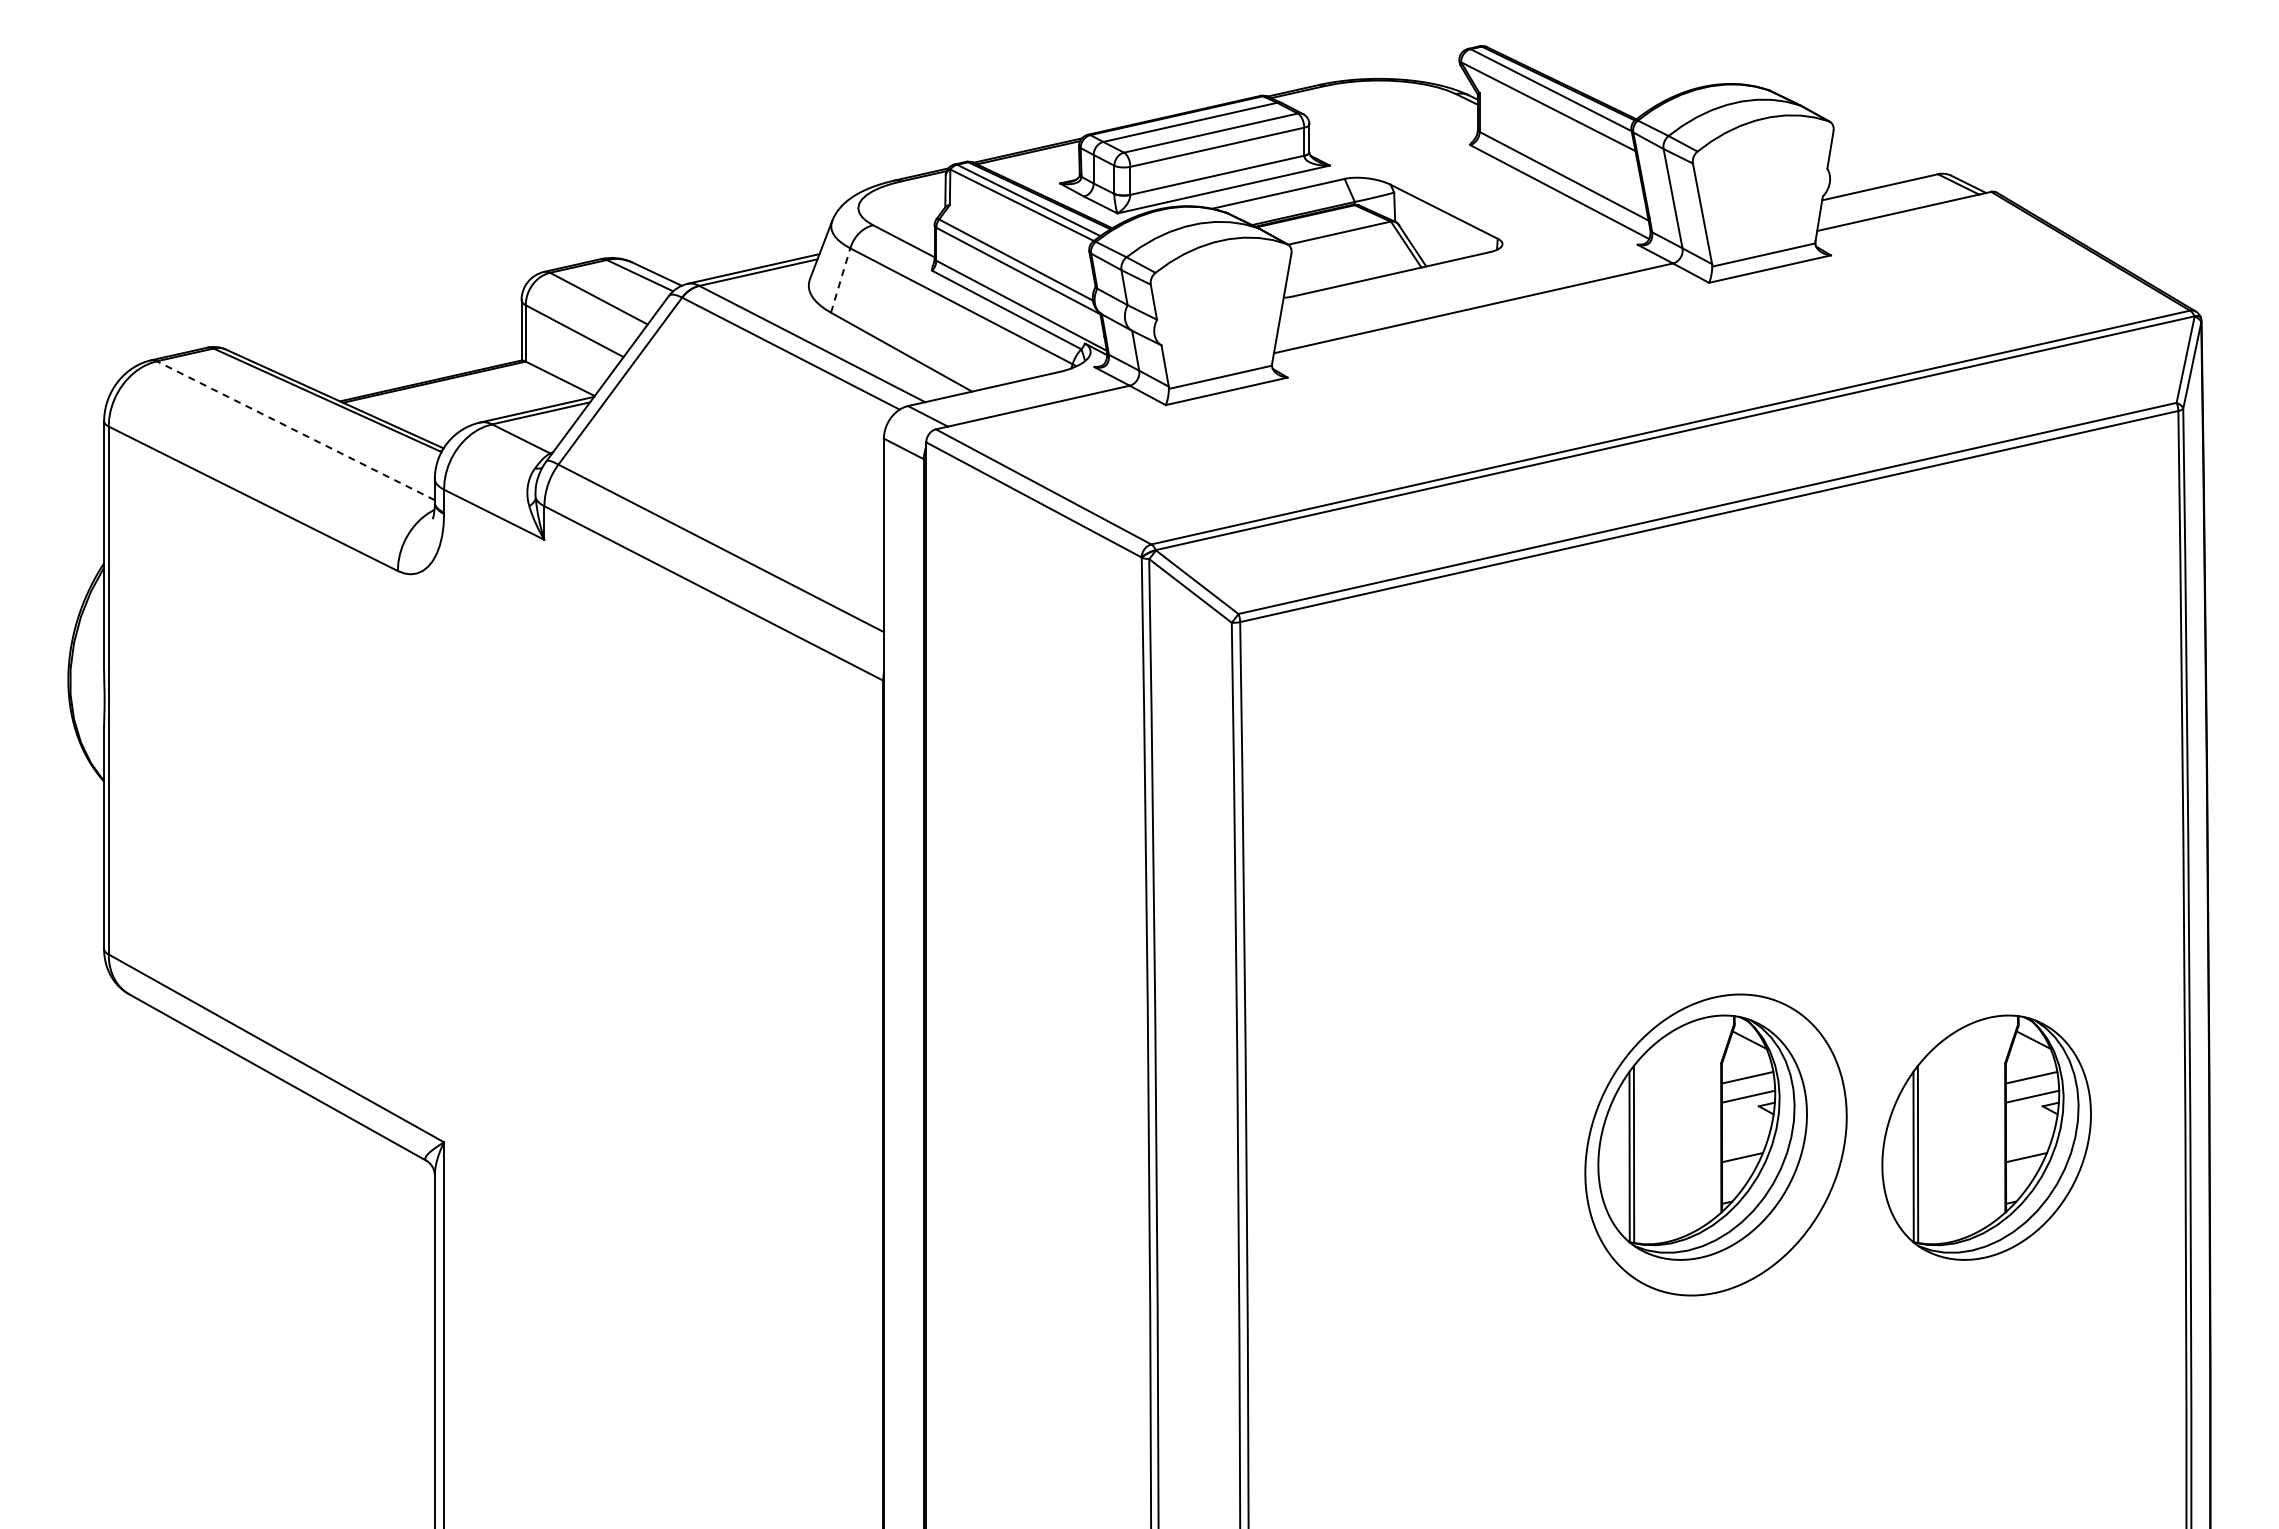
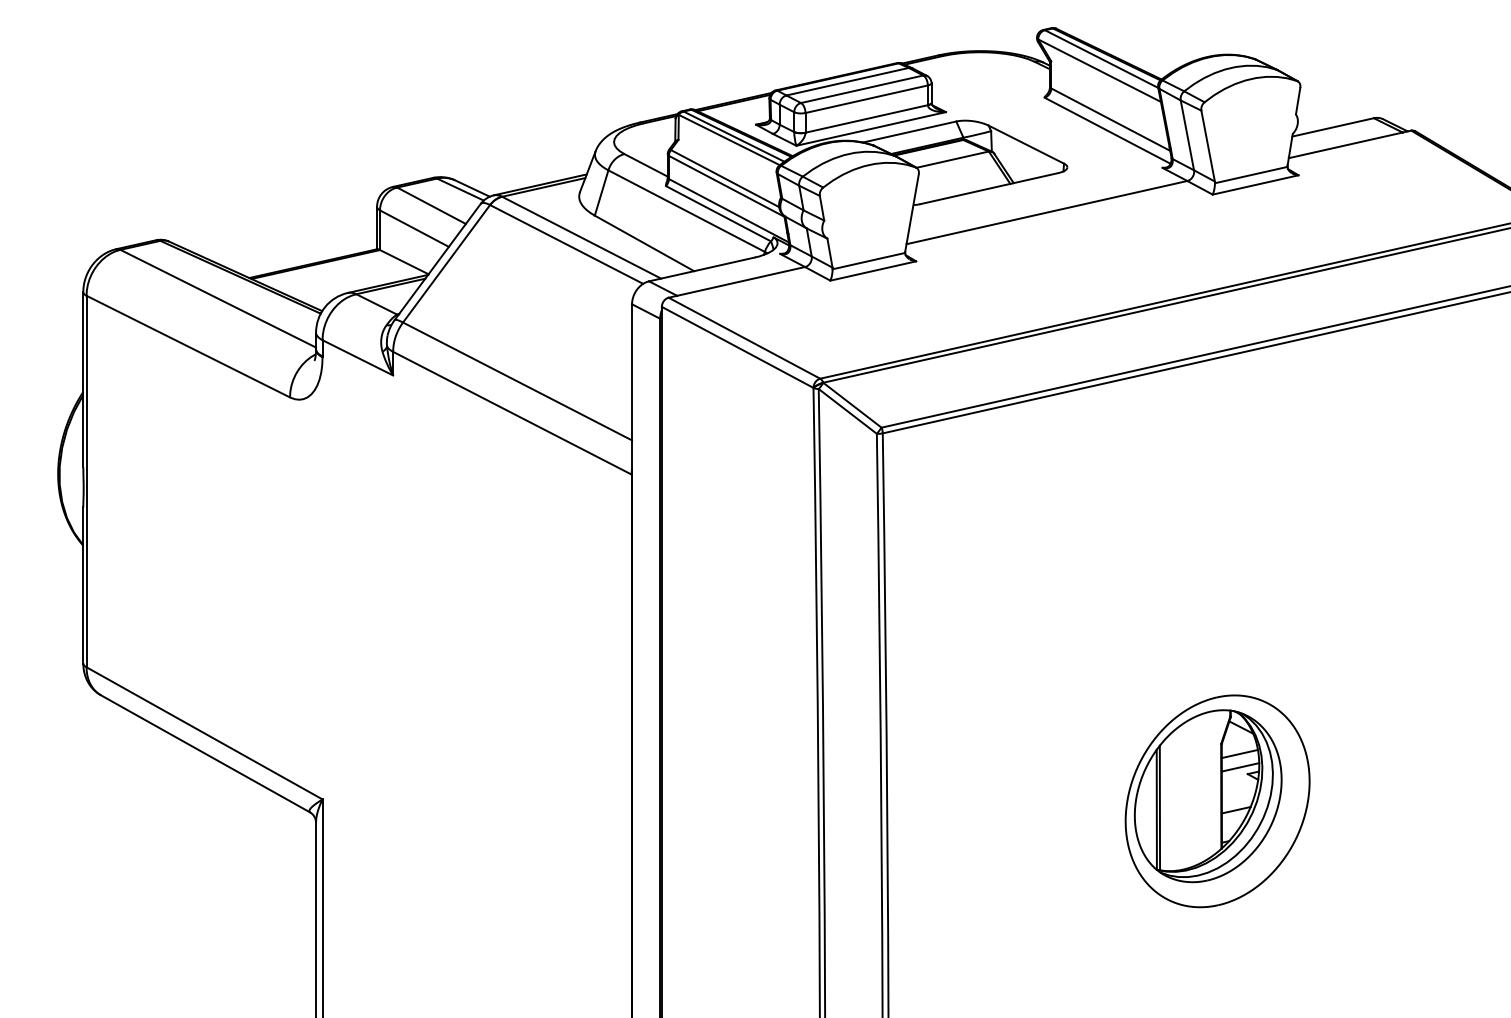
line: (840, 280) -> (601, 192), dashed -> solid
line: (295, 430) -> (217, 298), dashed -> solid
part: (1986, 1137) -> (1407, 796), removed

